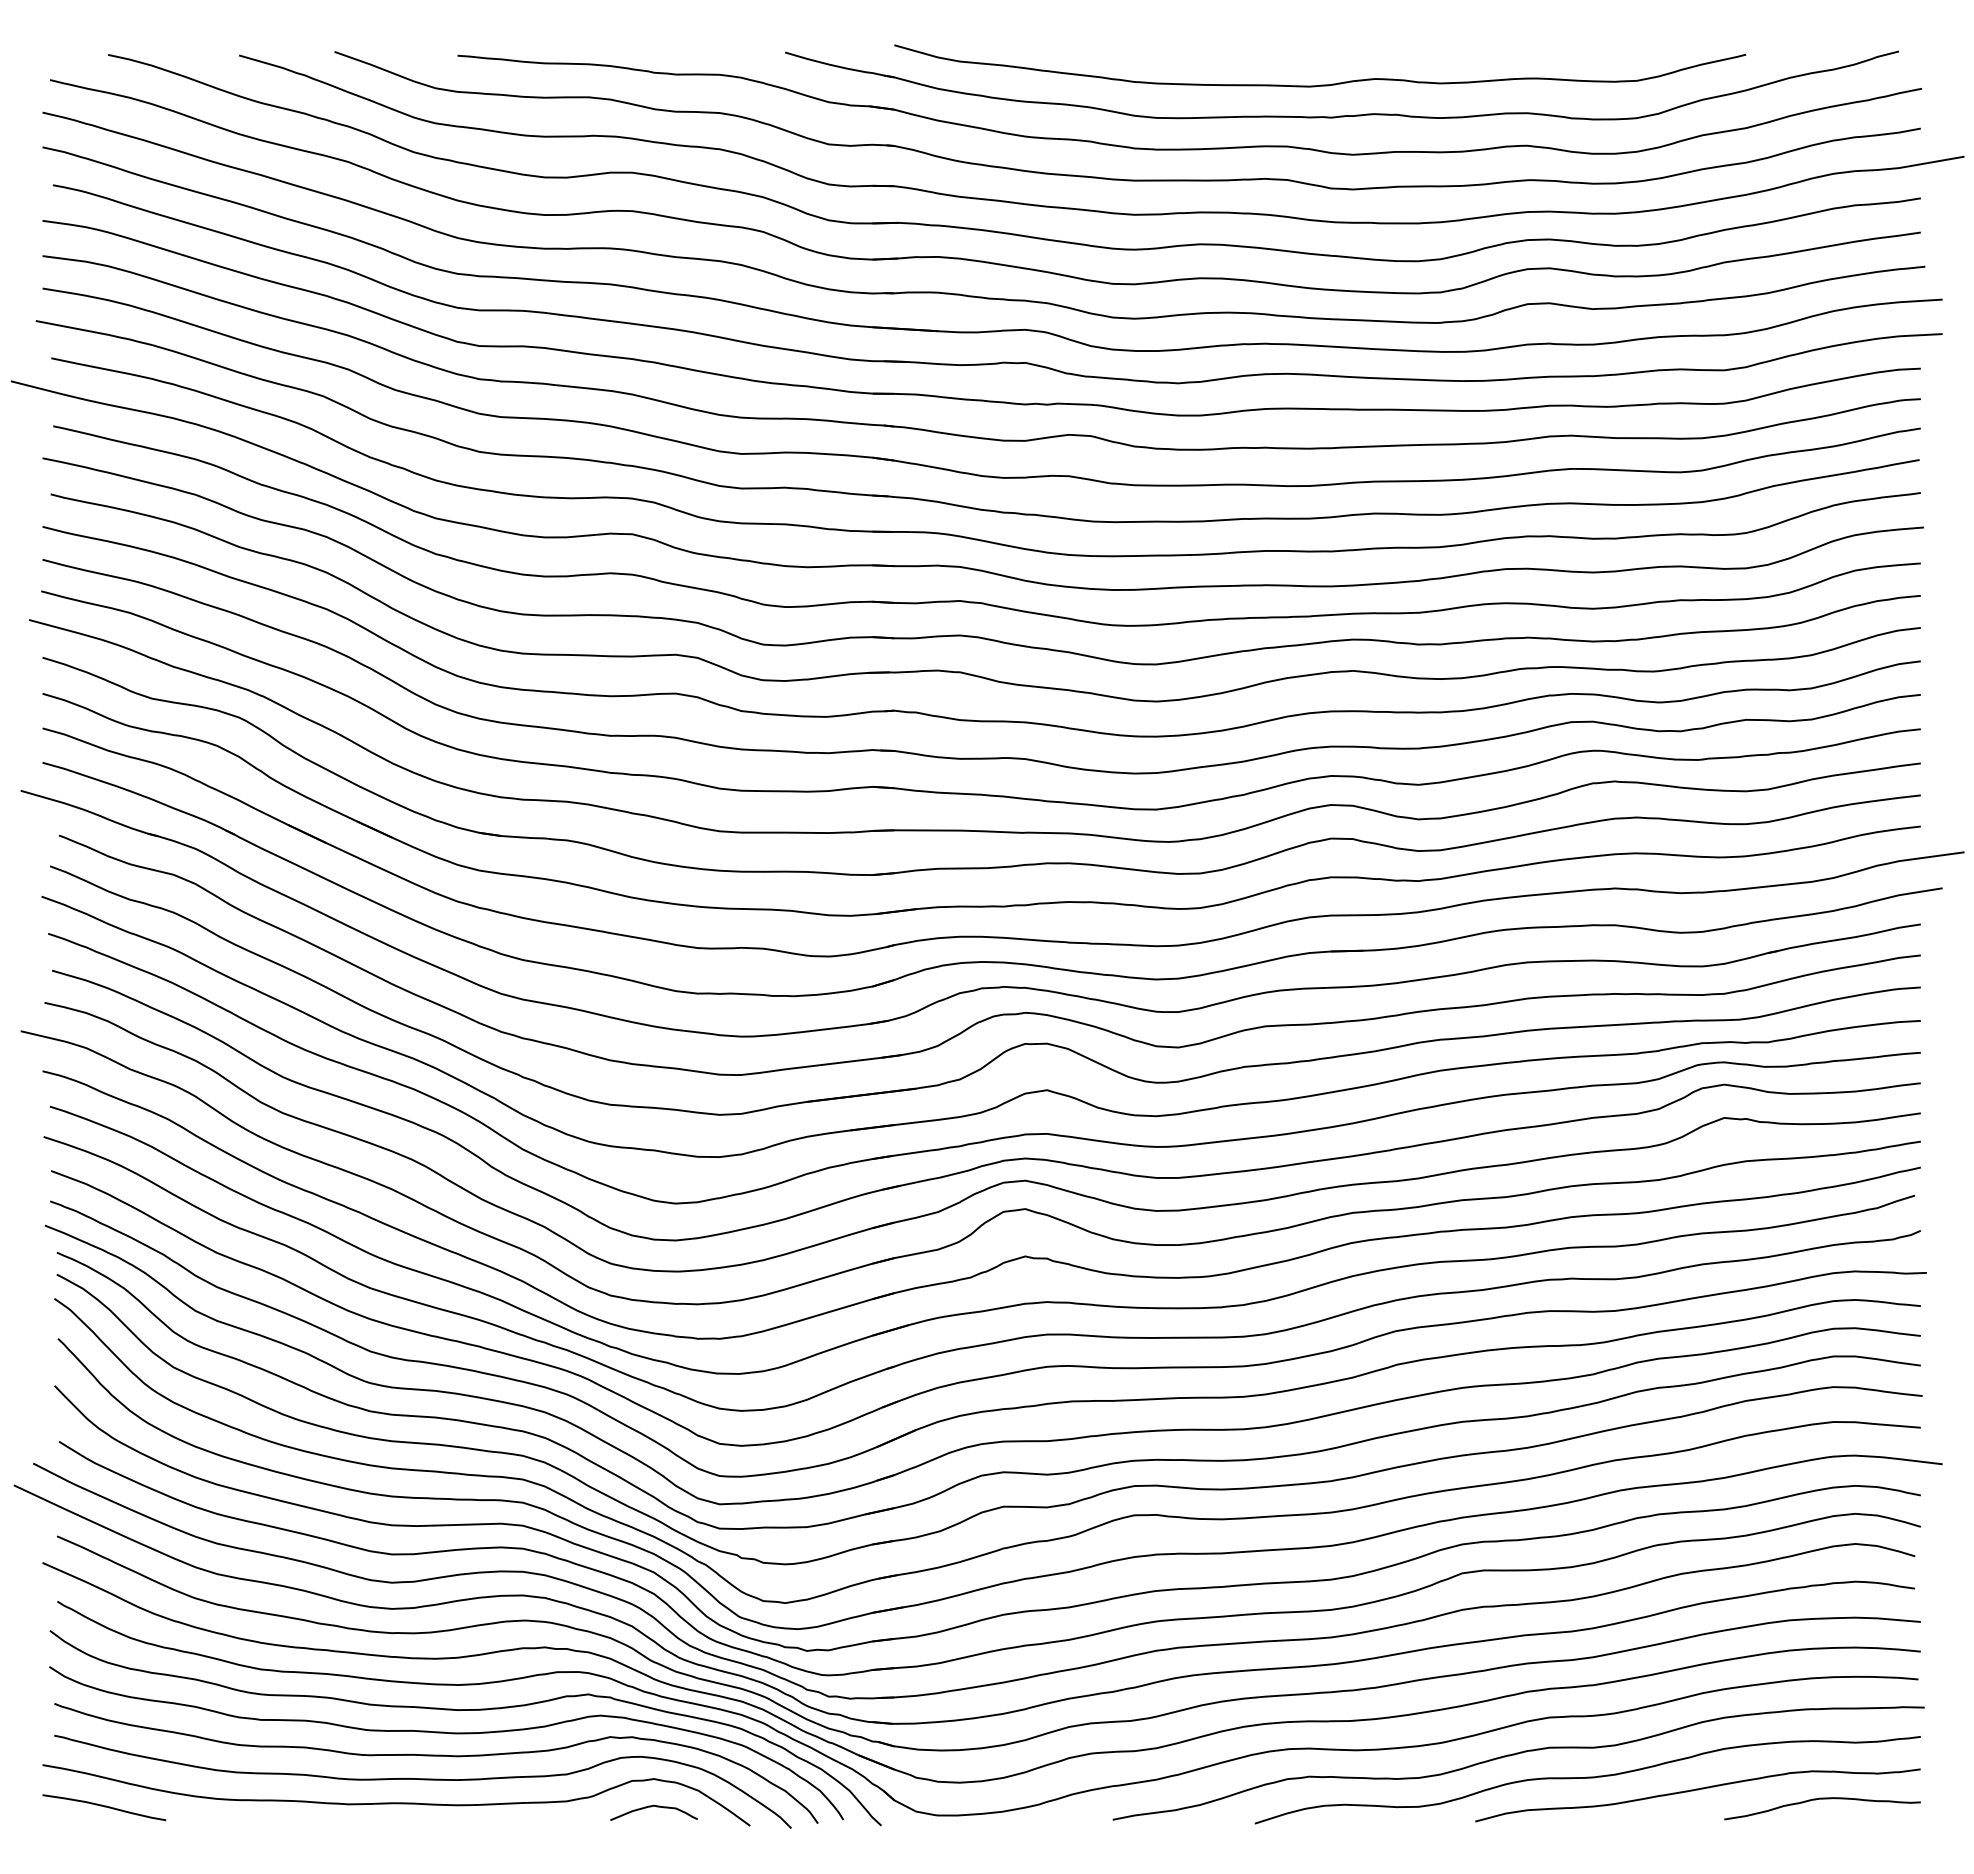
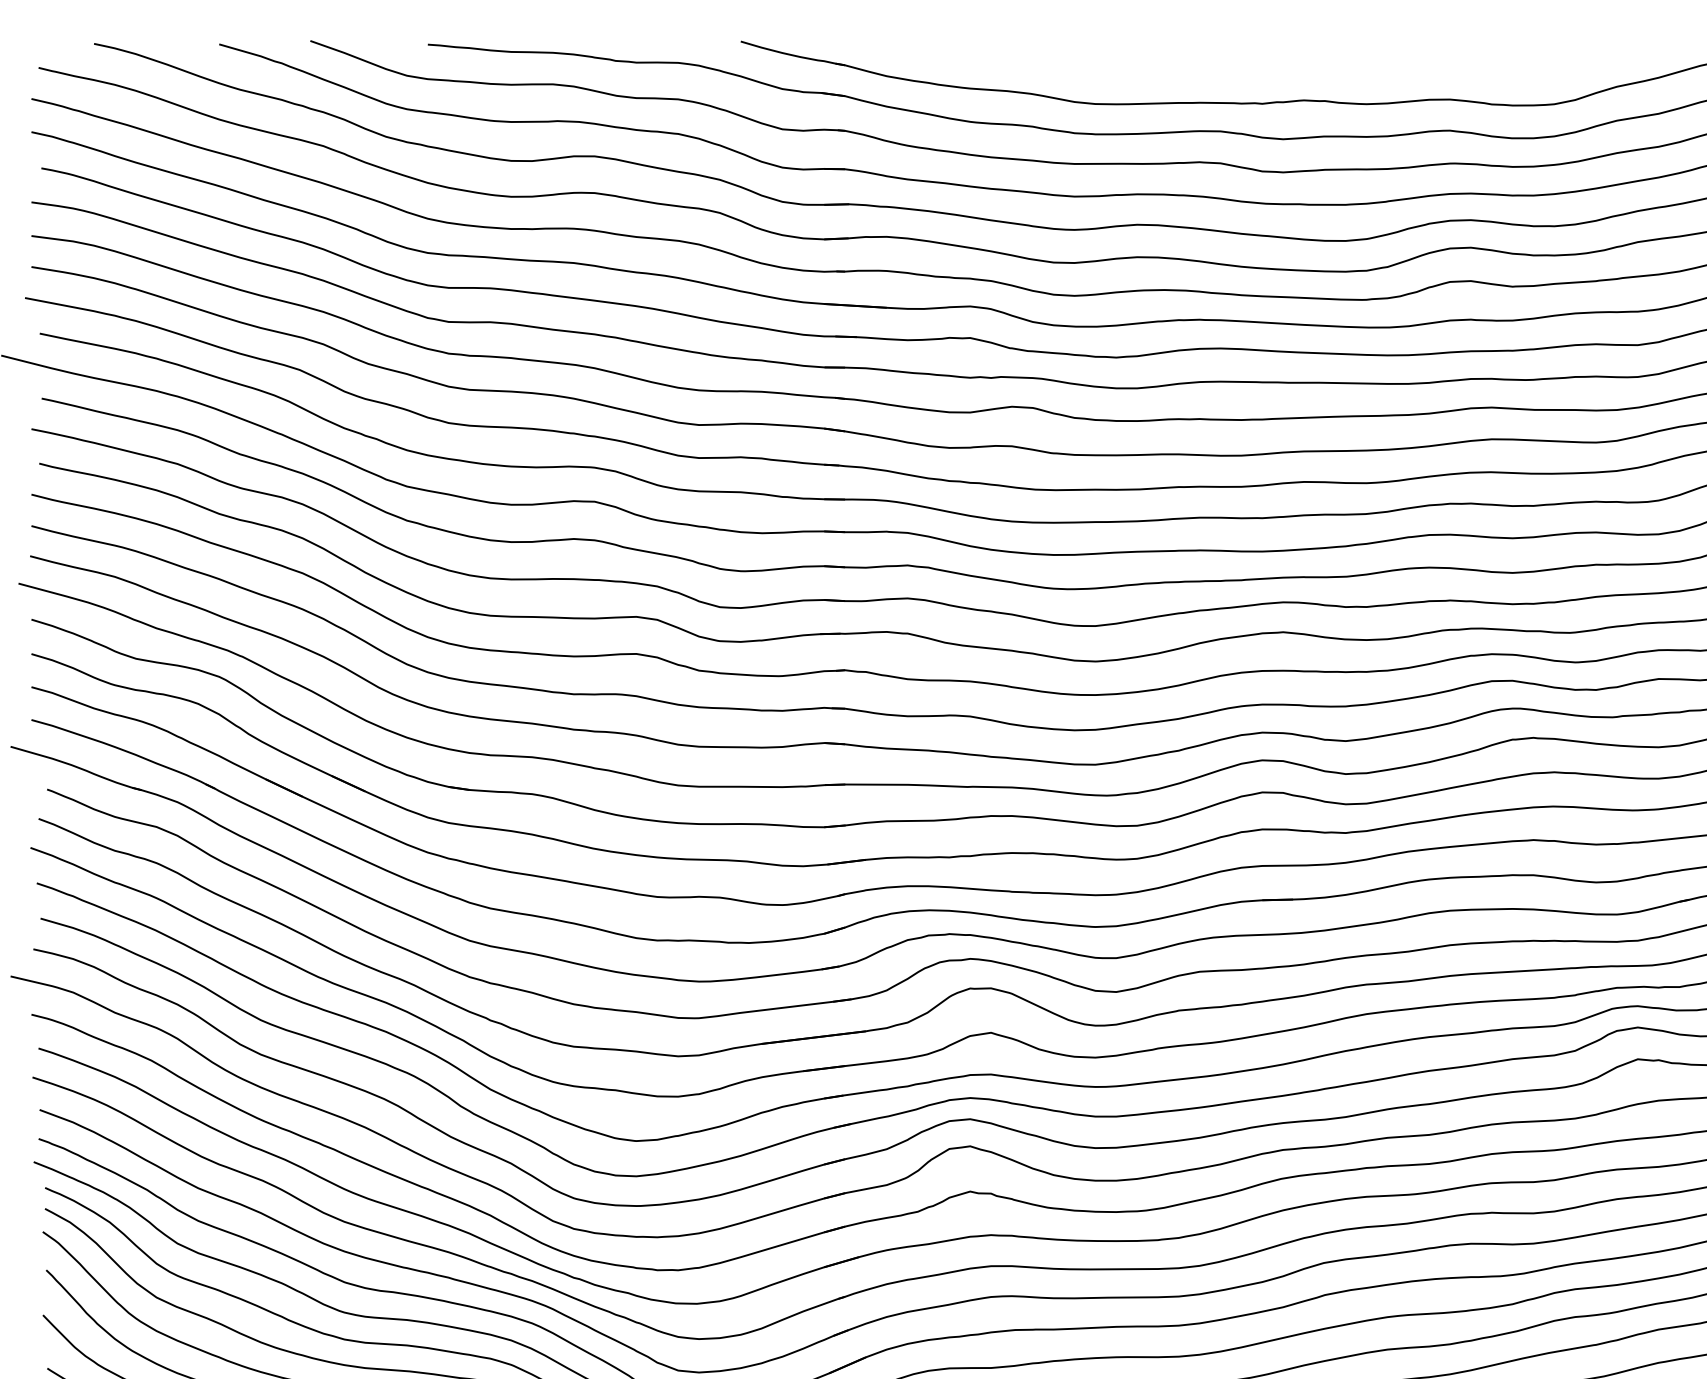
curve: (1320, 84) -> (1252, 72), removed

